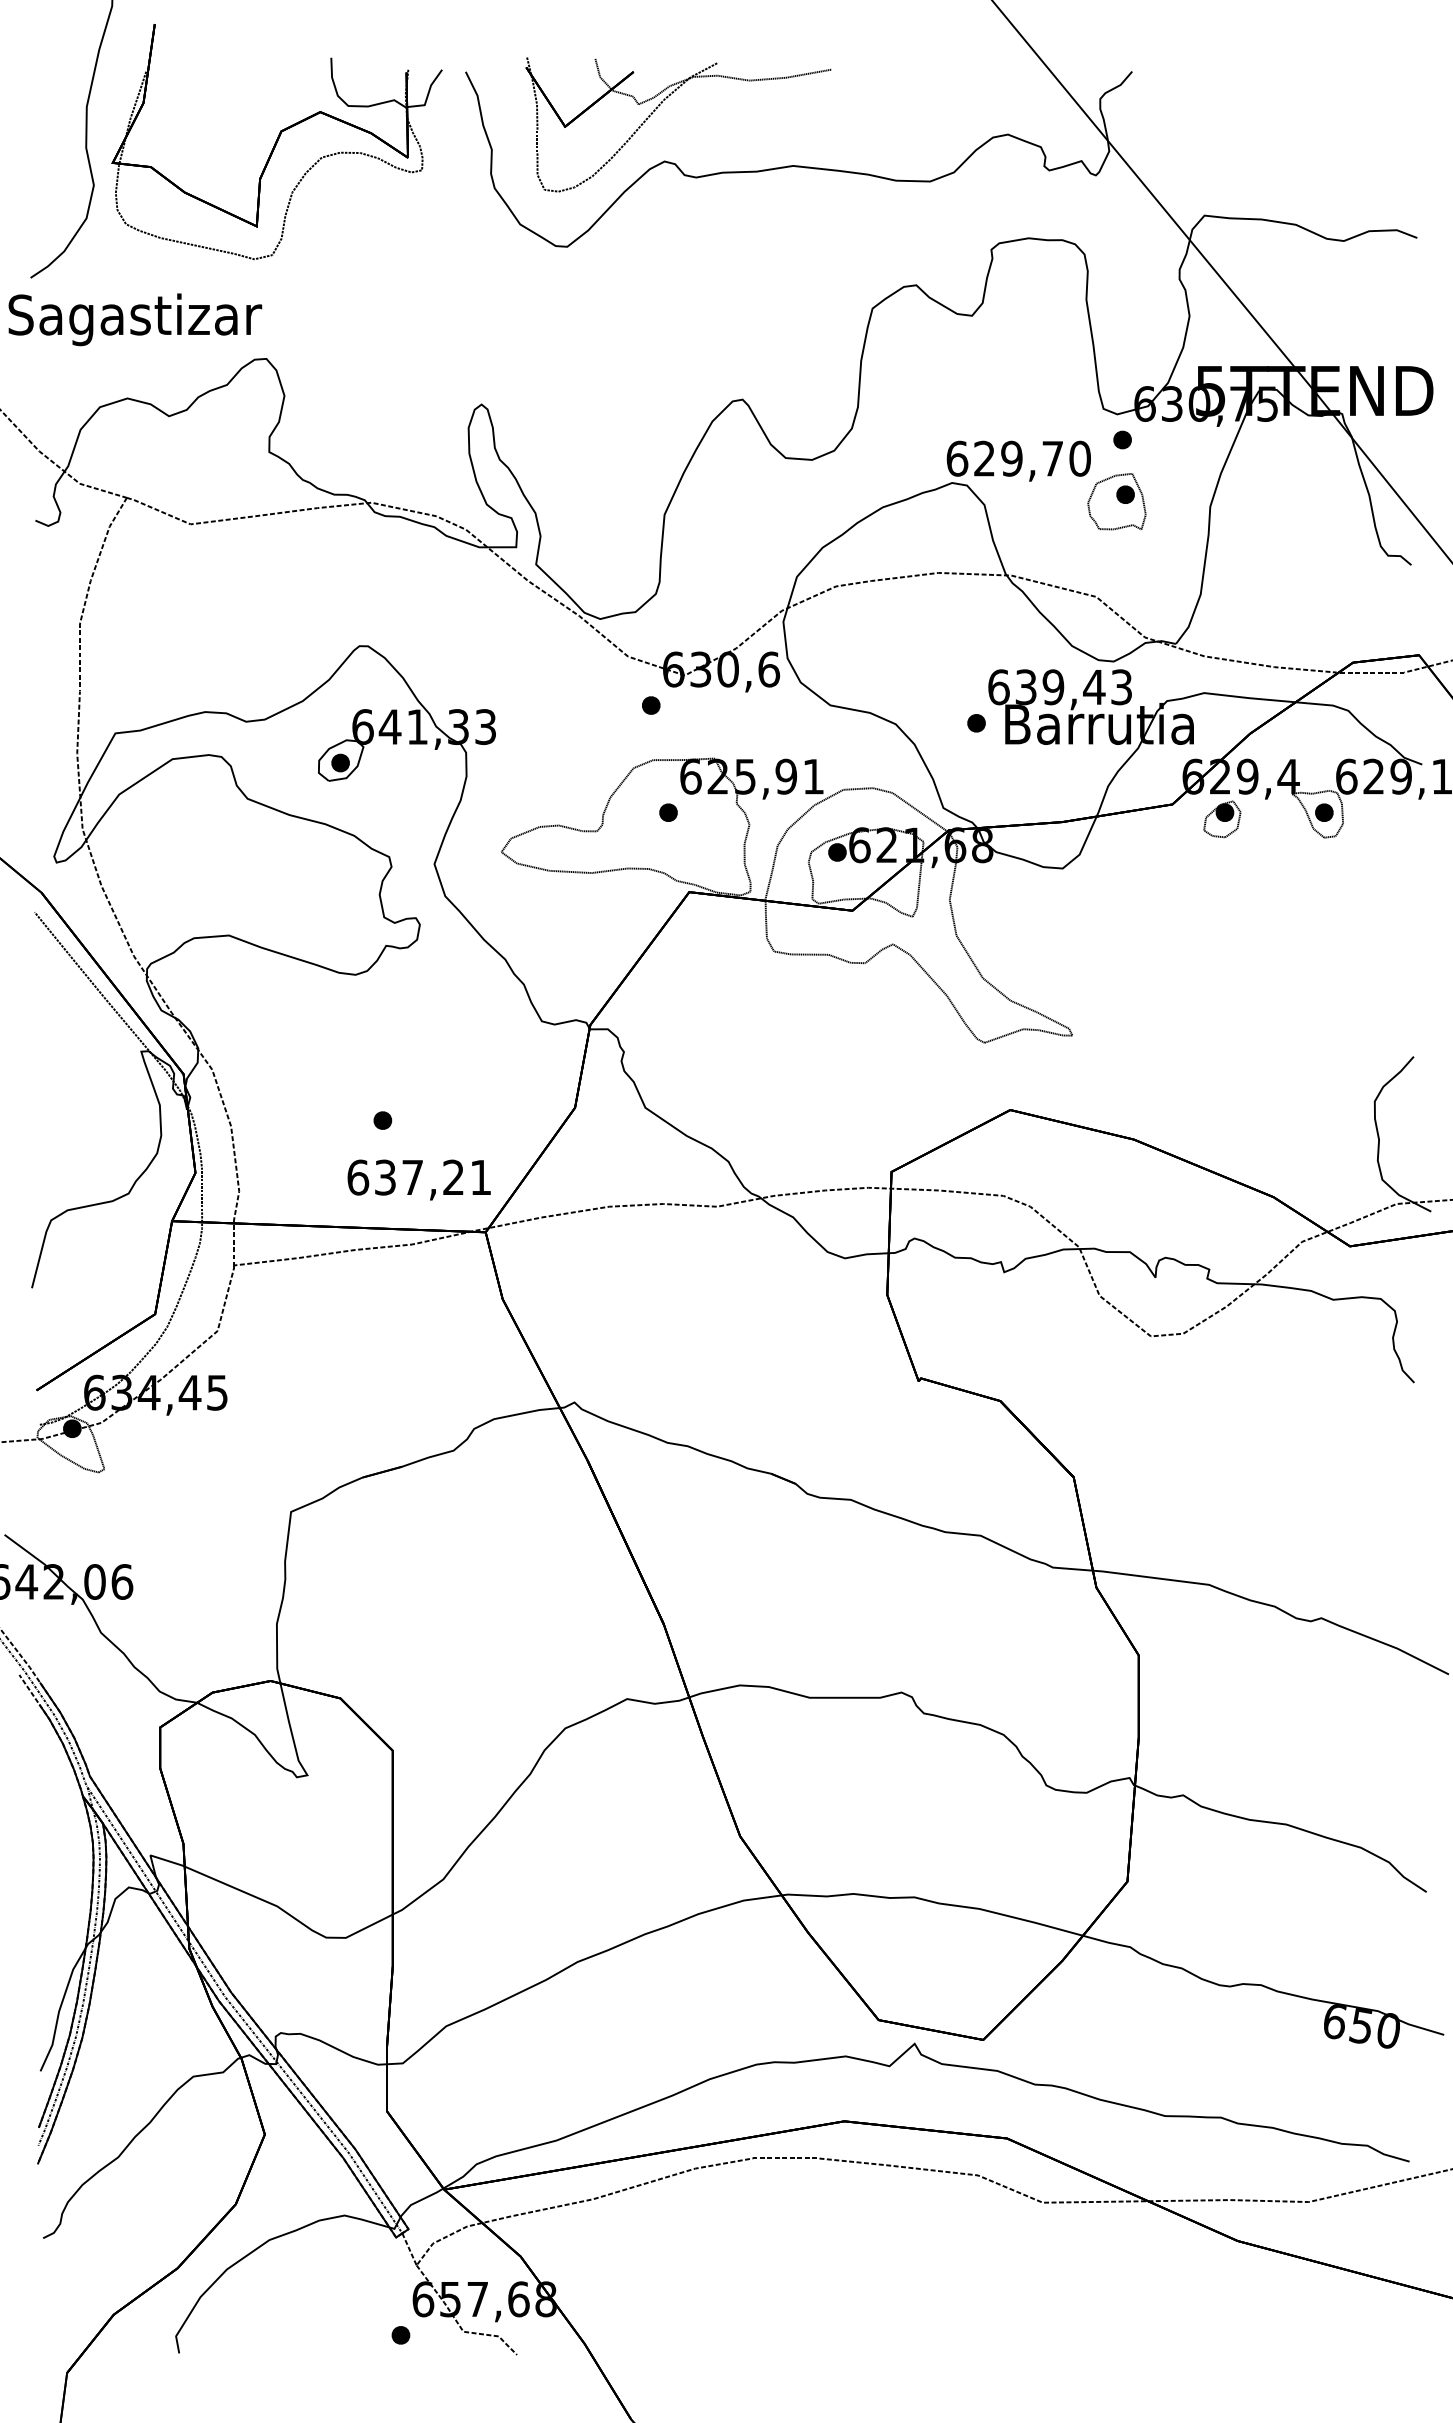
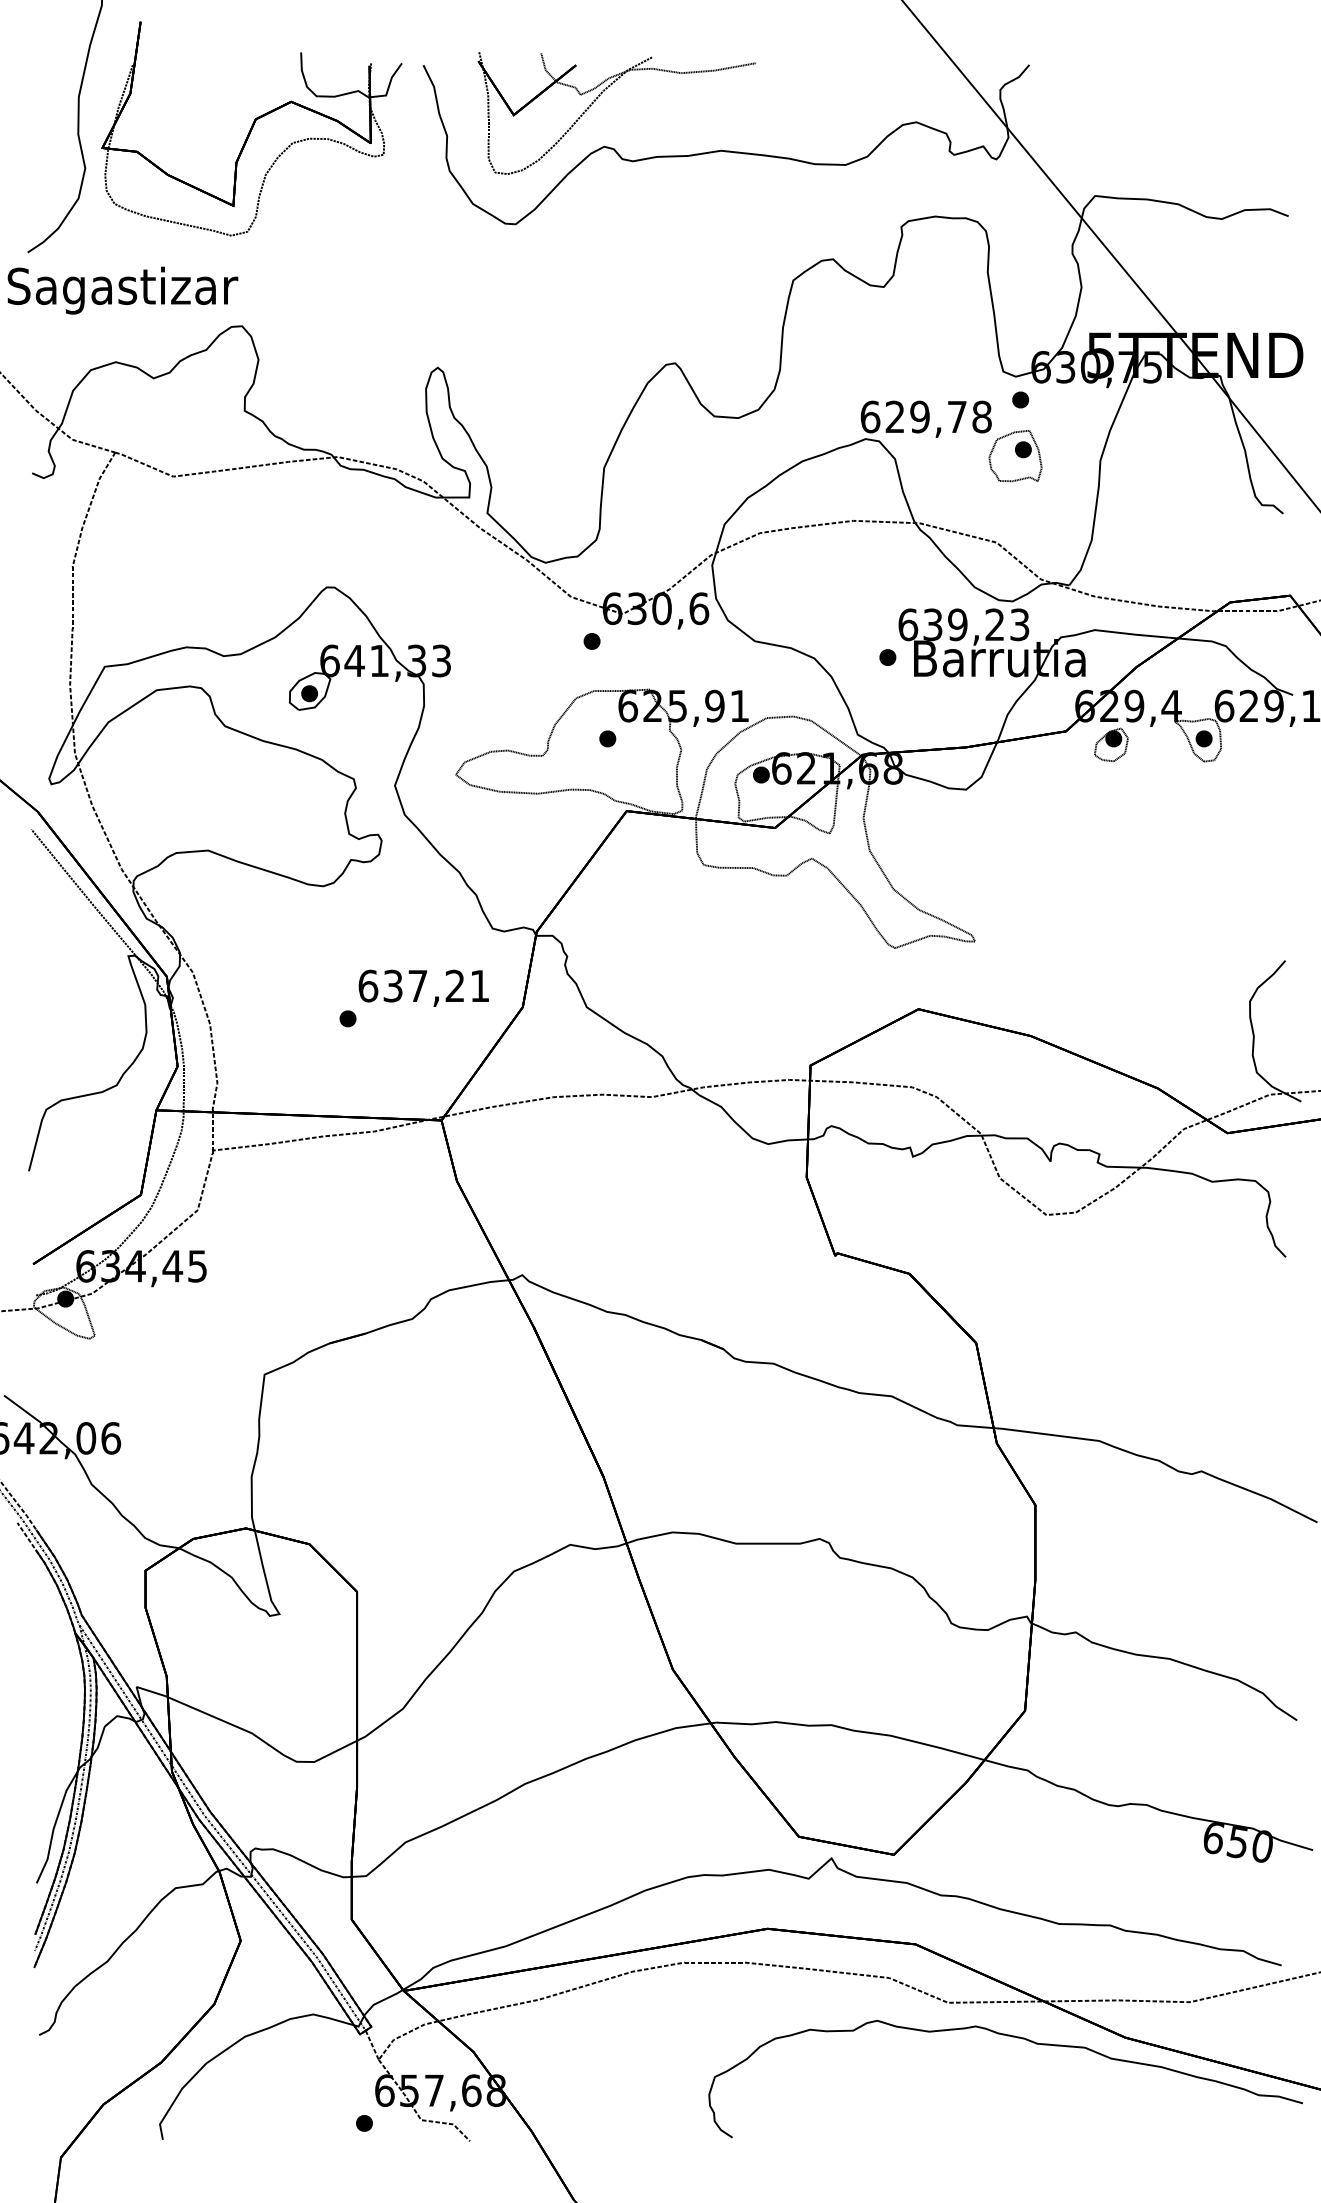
text: (1079, 458) -> (981, 416), 629,70 -> 629,78
text: (1094, 686) -> (995, 624), 639,43 -> 639,23
text: (418, 1179) -> (423, 987), moved
curve: (1117, 2241) -> (1016, 2038), added

